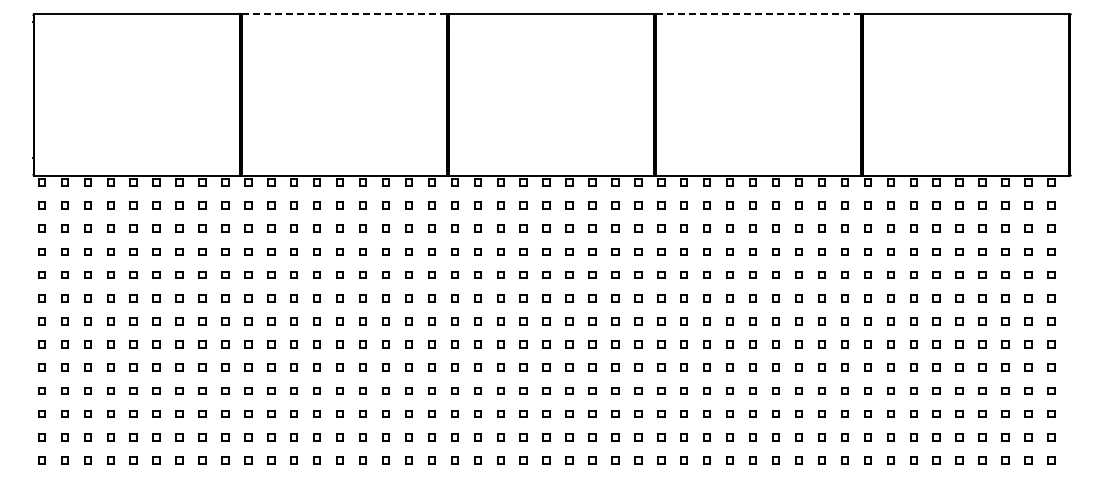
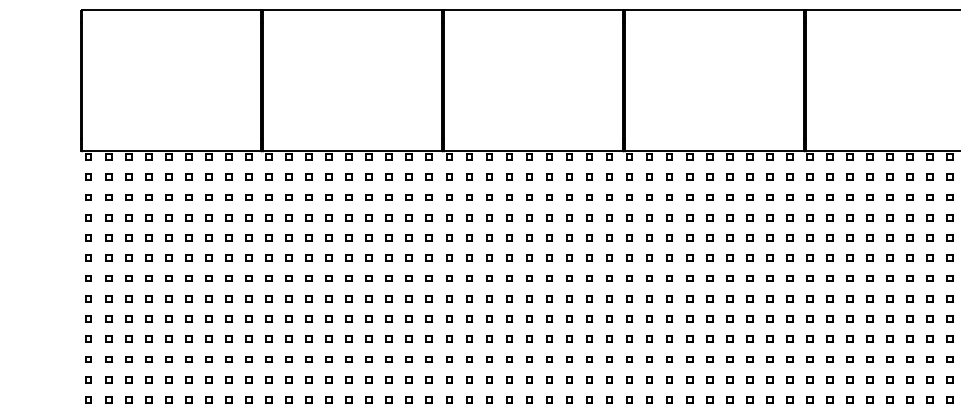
line: (344, 14) -> (352, 10), dashed -> solid
line: (758, 14) -> (714, 10), dashed -> solid

